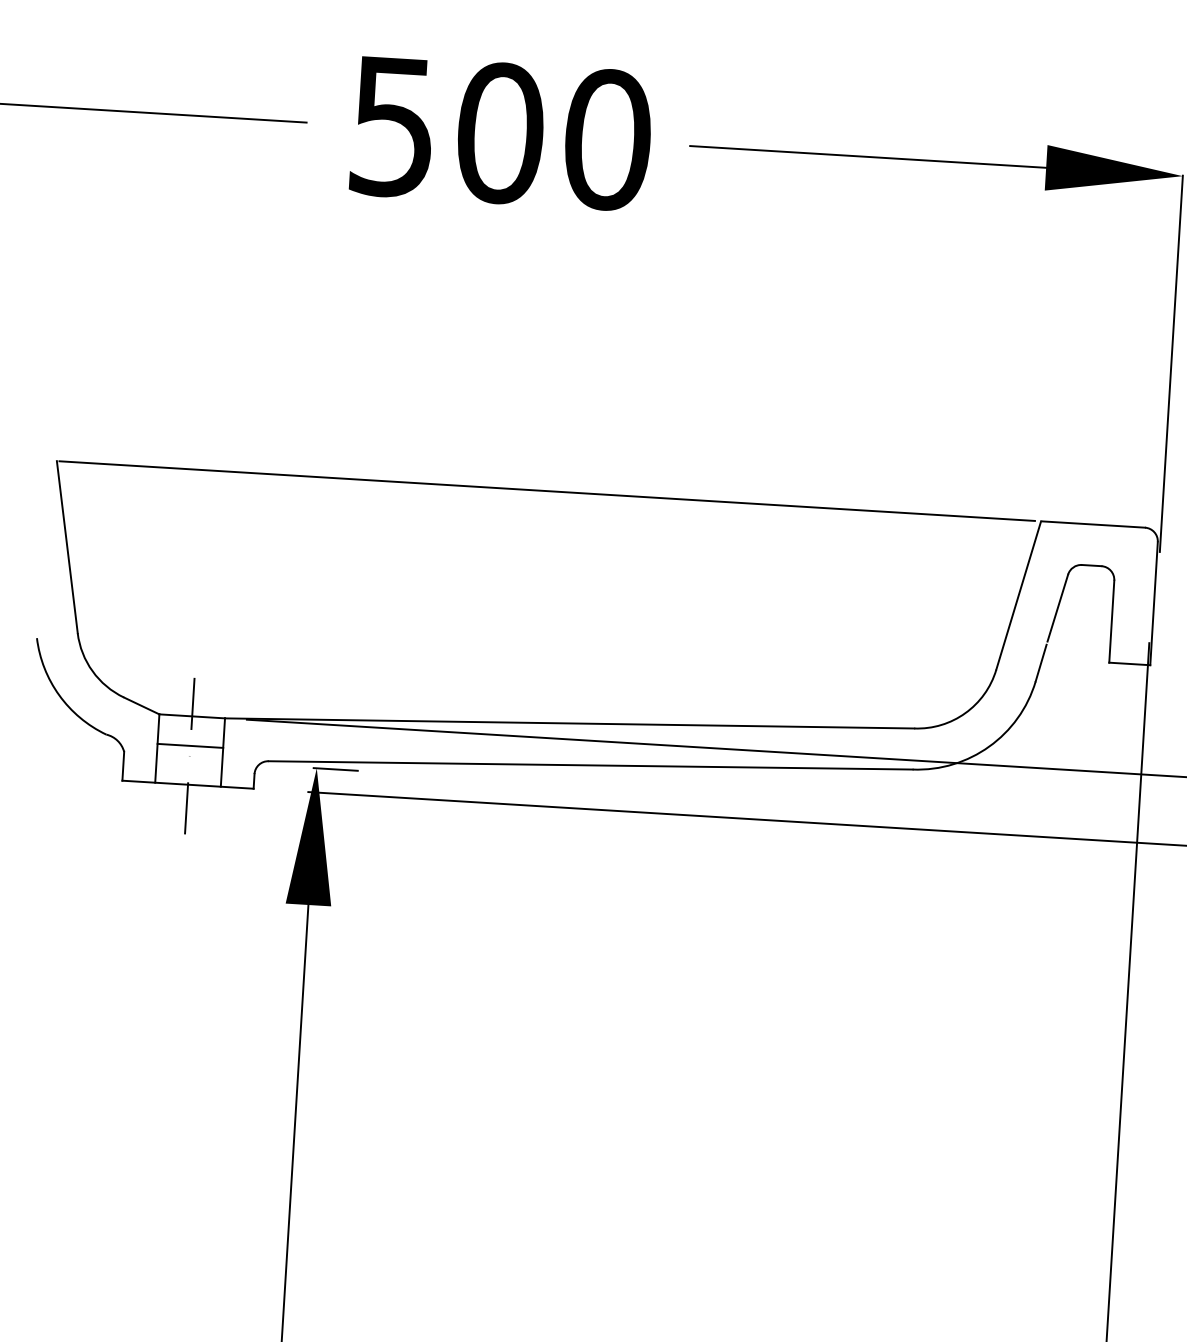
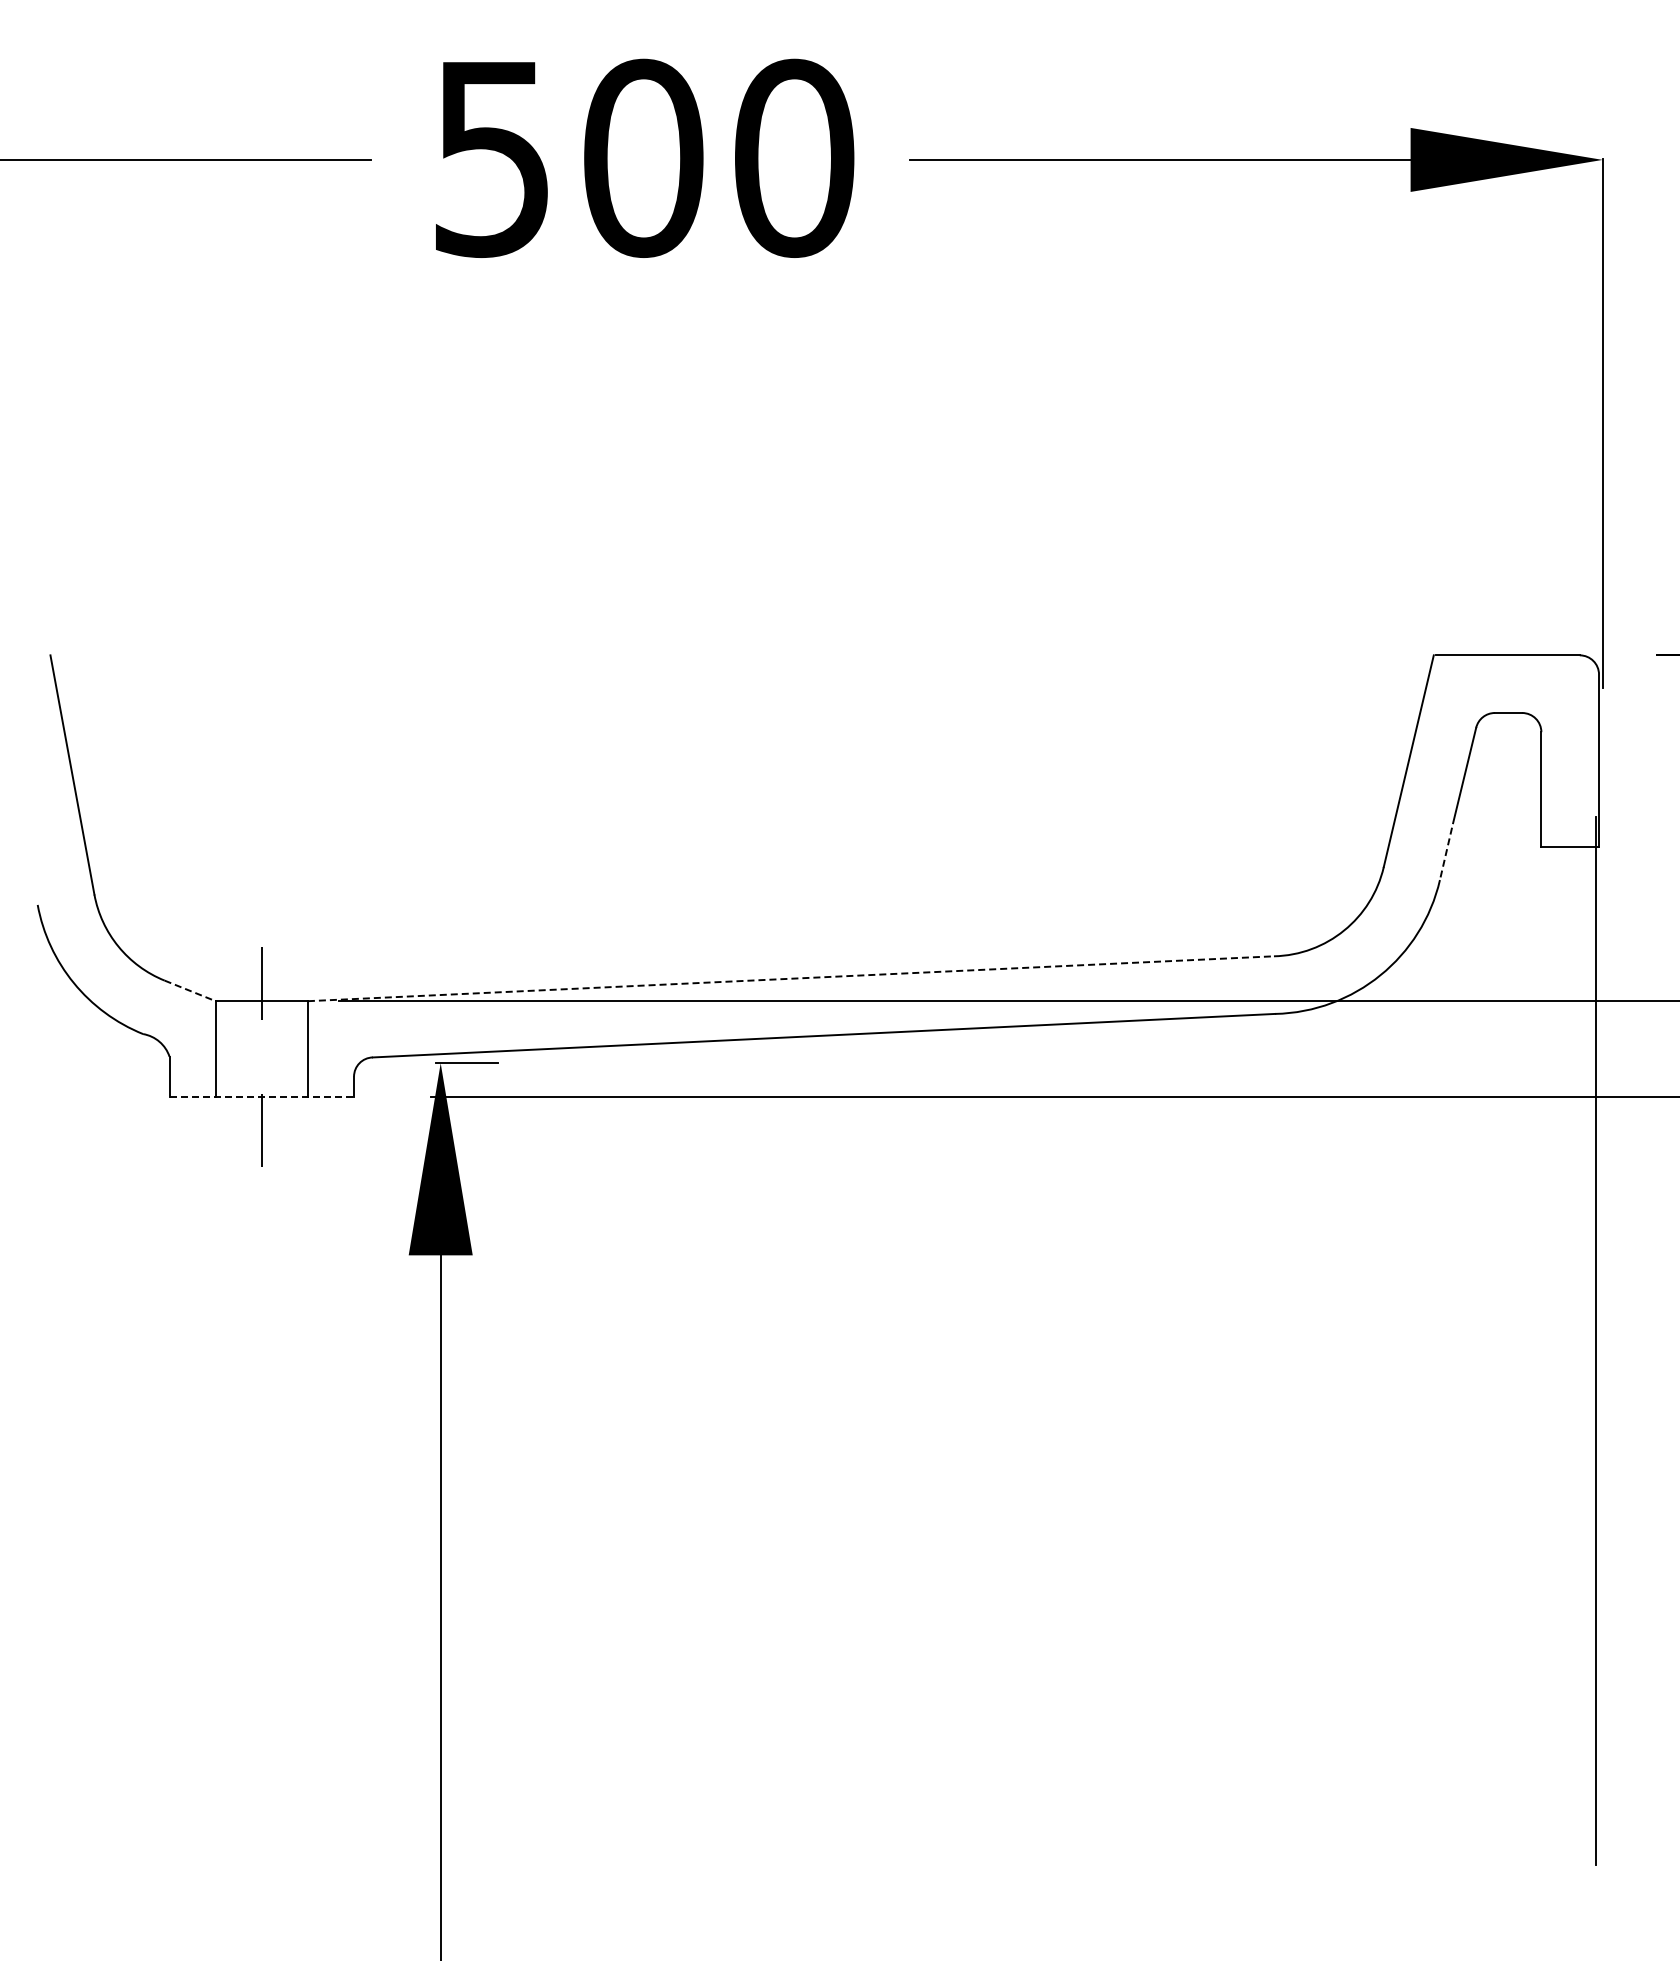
line: (547, 491) -> (739, 655), removed
line: (1041, 662) -> (1446, 853), solid -> dashed
line: (141, 706) -> (190, 991), solid -> dashed
line: (569, 723) -> (790, 978), solid -> dashed
line: (190, 745) -> (261, 1042), removed
line: (188, 784) -> (262, 1097), solid -> dashed

